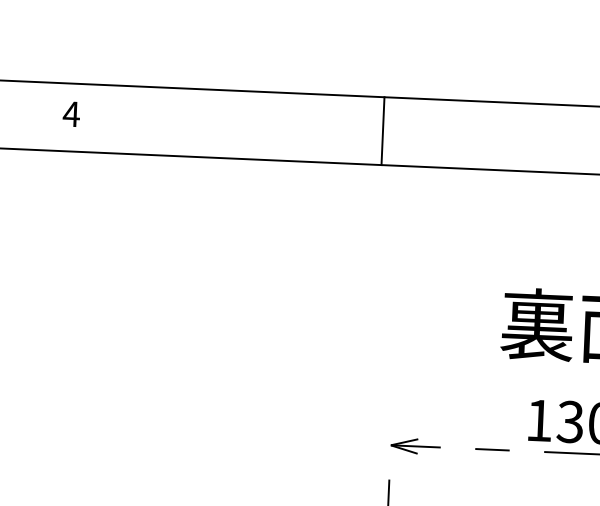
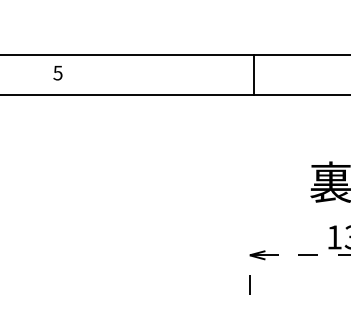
text: (70, 113) -> (57, 72), 4 -> 5
line: (383, 130) -> (254, 74), moved

